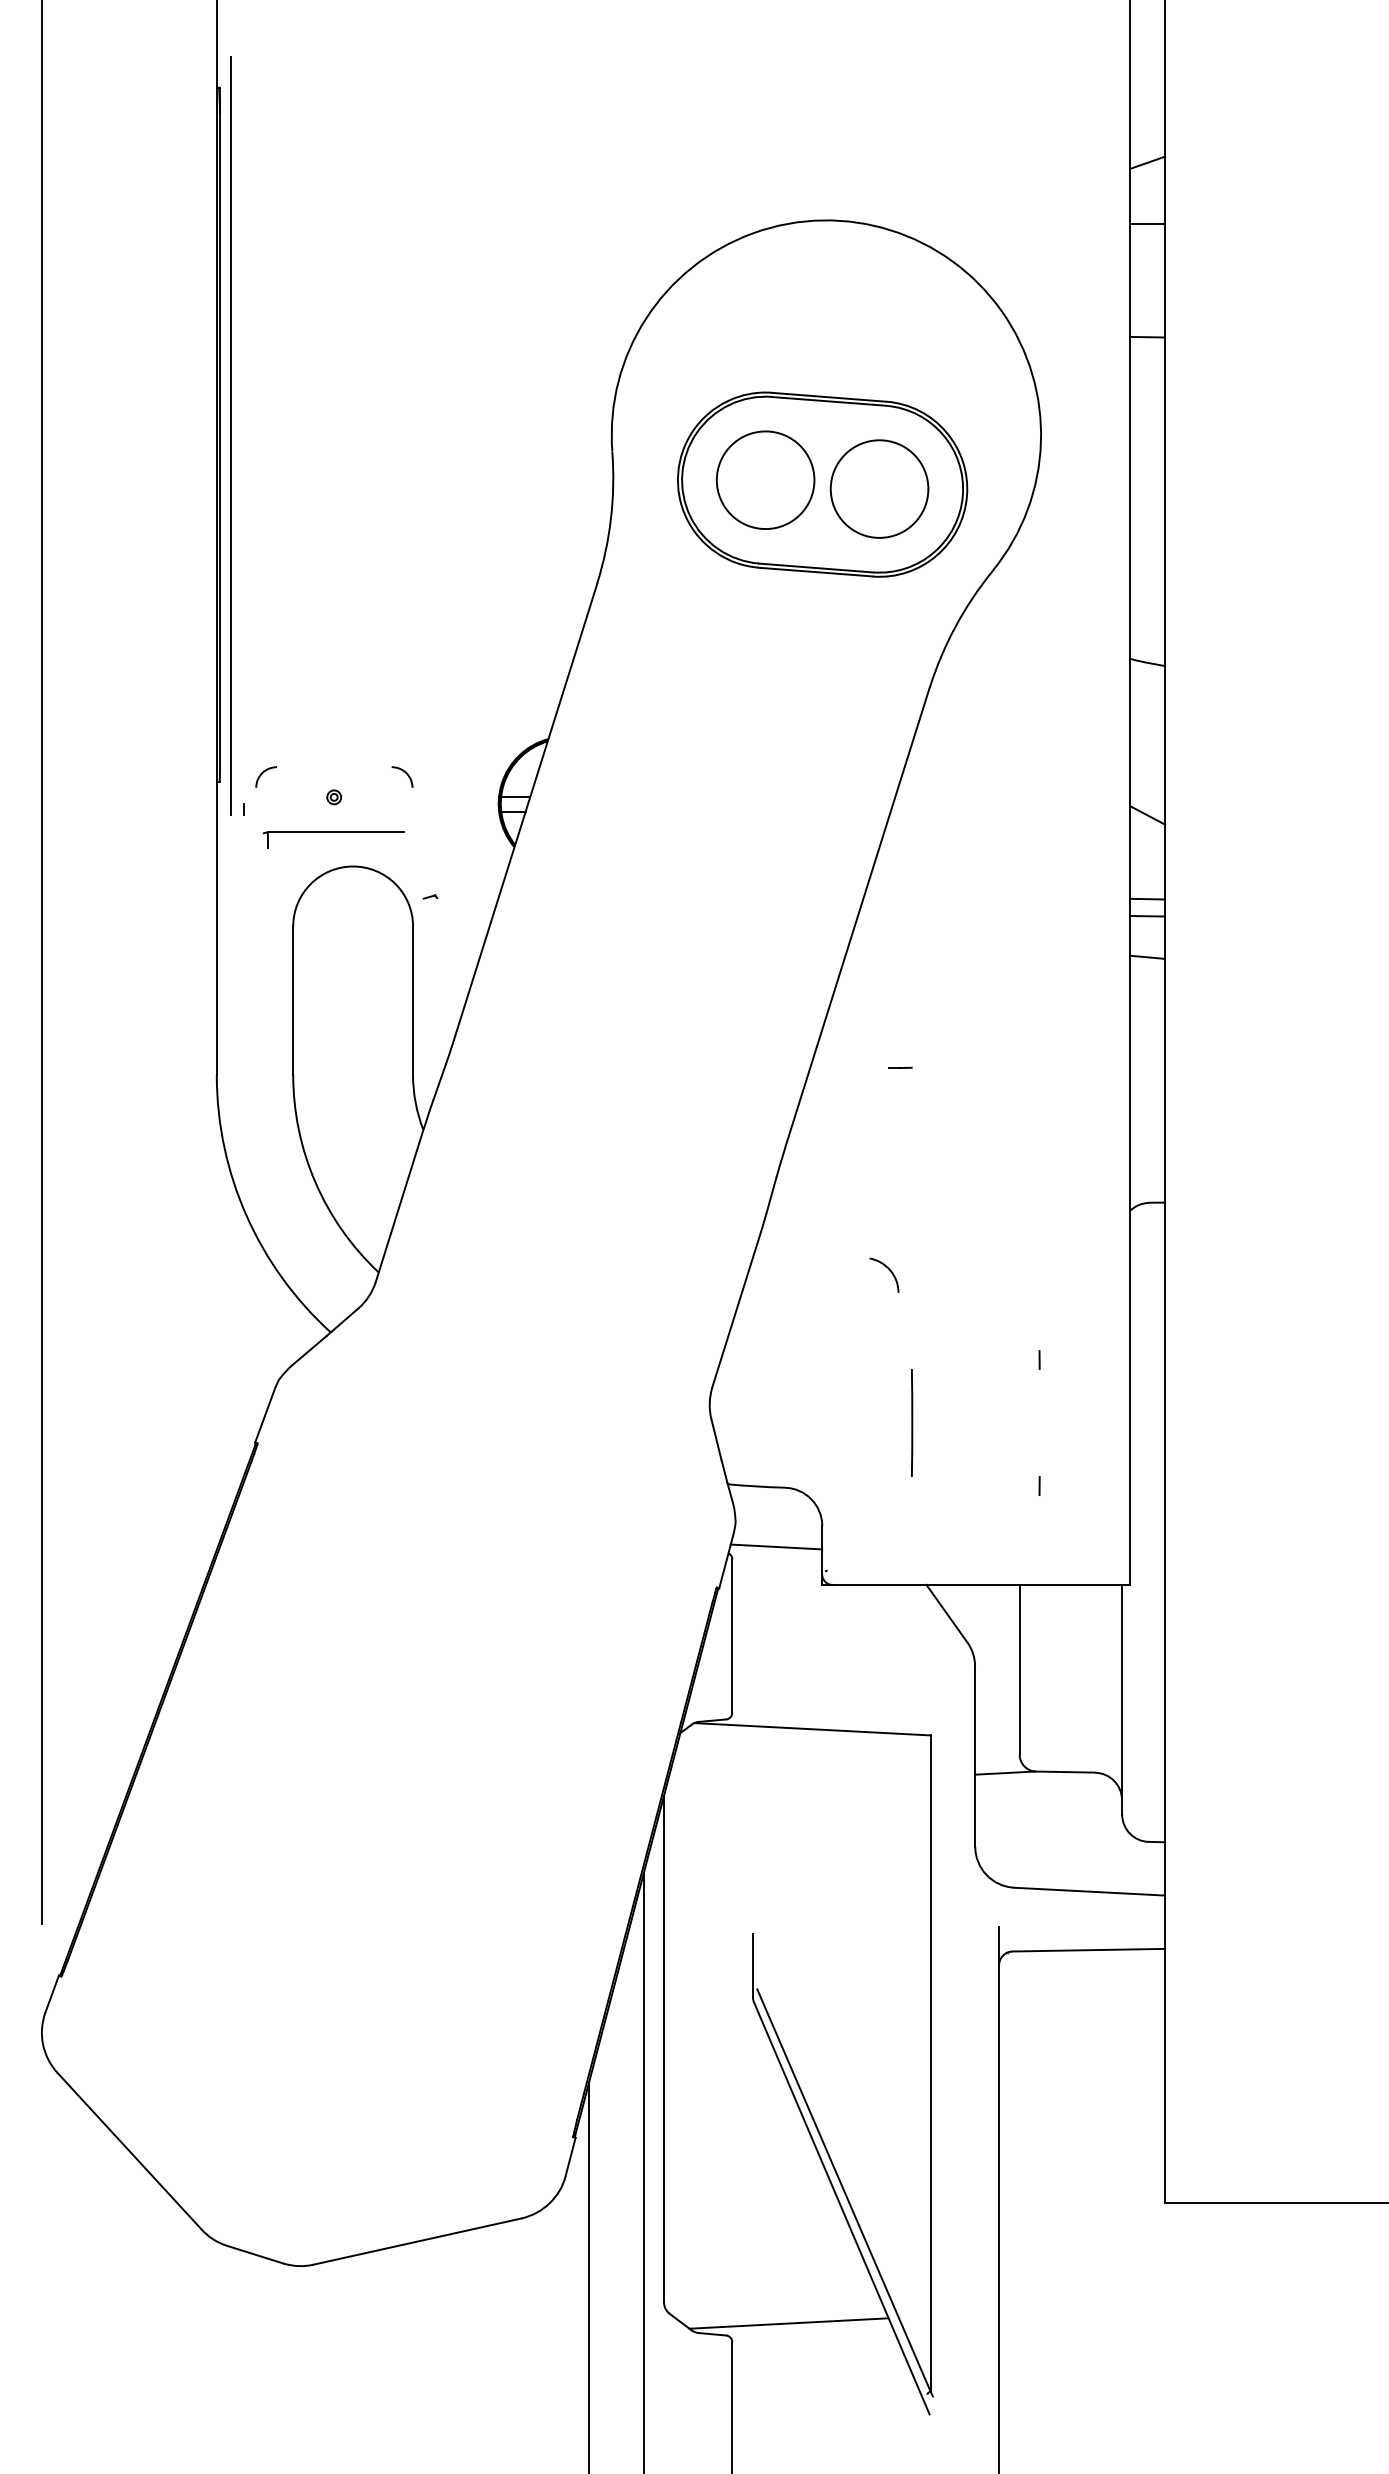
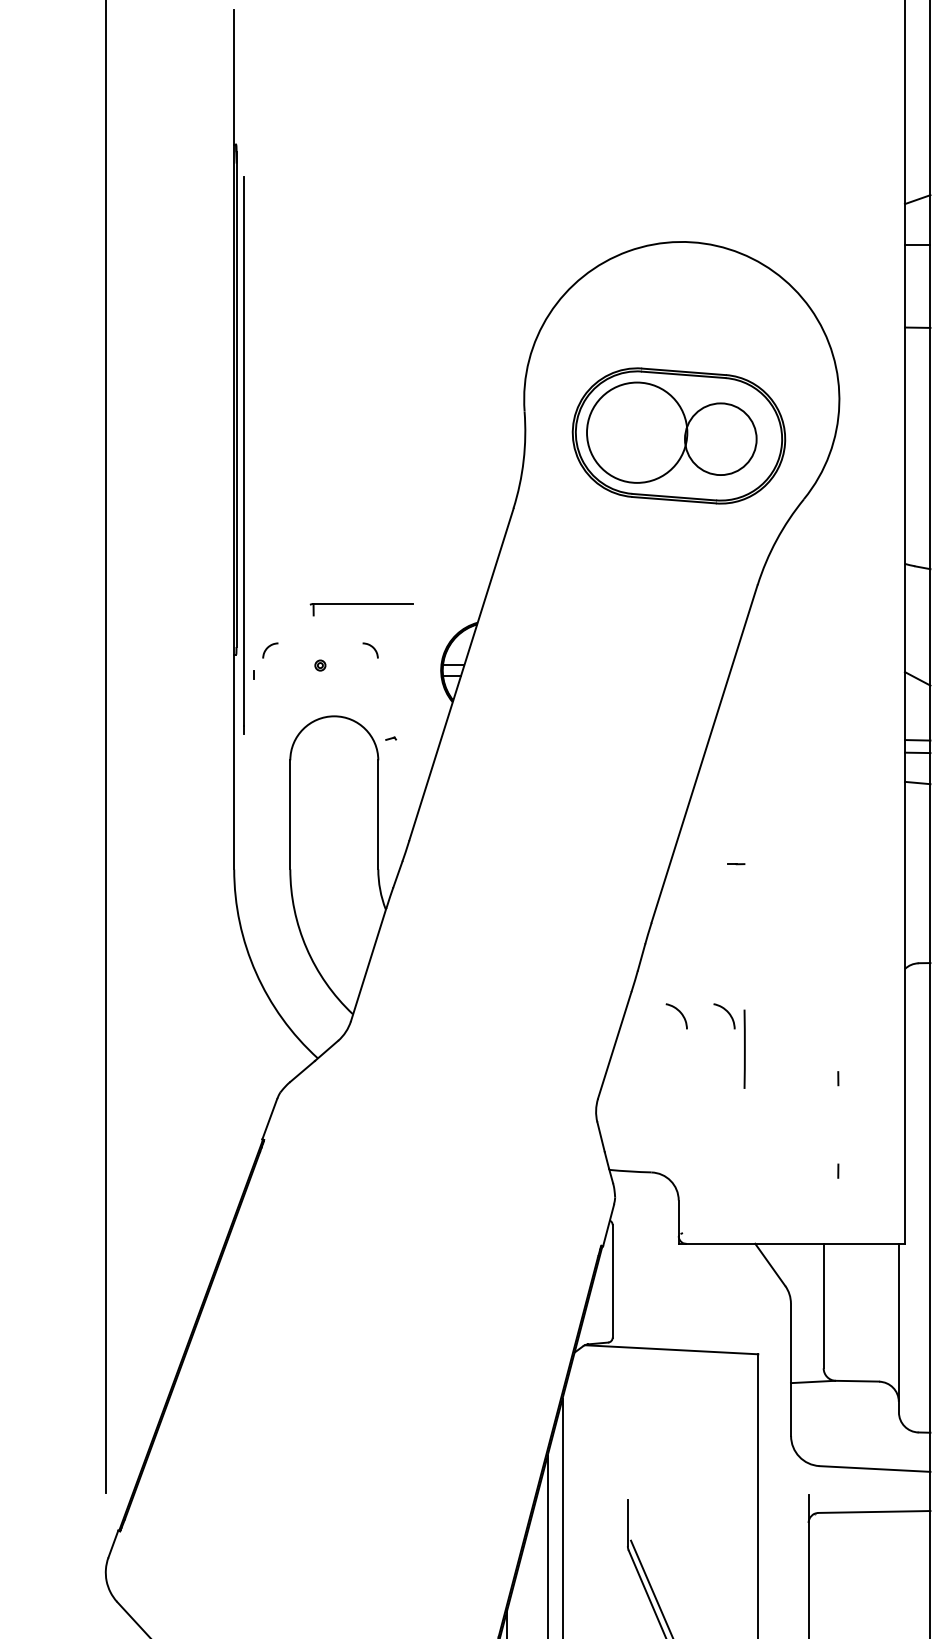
line: (230, 435) -> (244, 454), moved
circle: (765, 480) -> (637, 432), size x1.4
part: (333, 832) -> (361, 603), moved
curve: (824, 1271) -> (680, 1013), added
line: (912, 1422) -> (745, 1048), moved
line: (776, 1546) -> (645, 1215), removed

